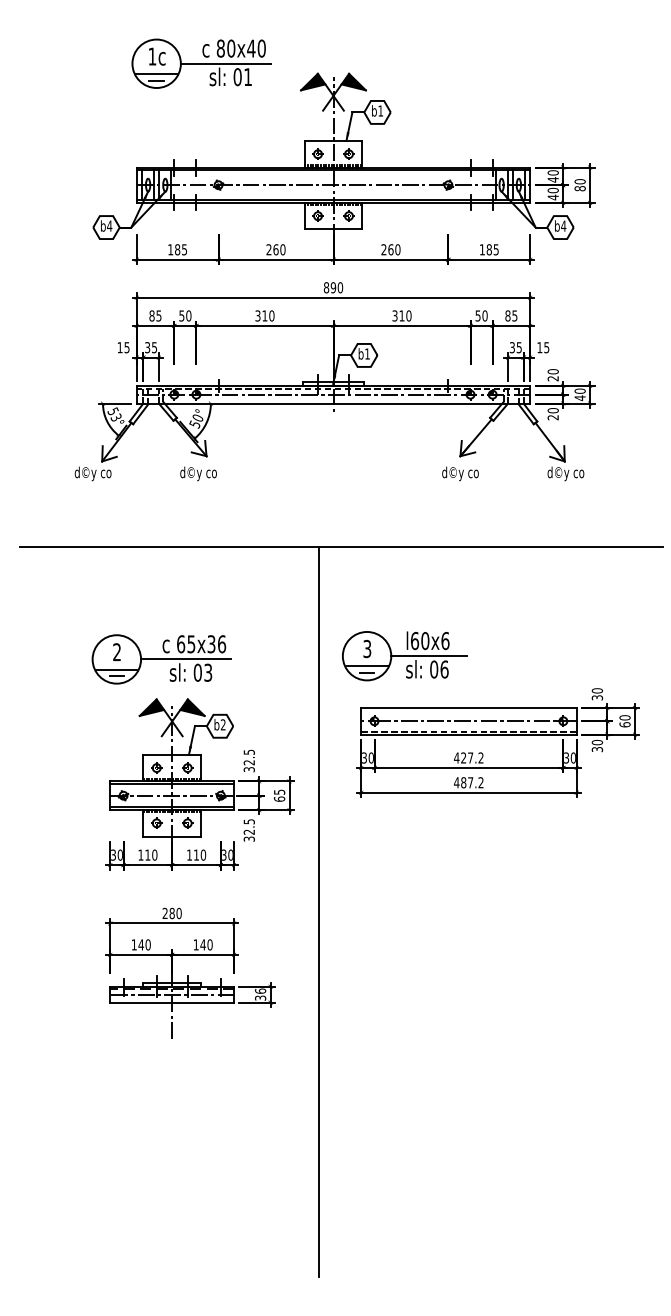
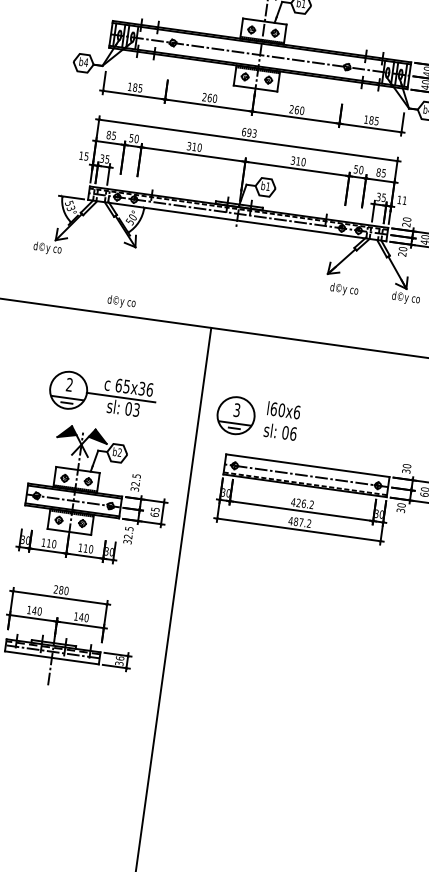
text: (333, 287) -> (249, 132), 890 -> 693
text: (546, 347) -> (404, 200), 15 -> 11
text: (198, 473) -> (121, 301), moved
text: (460, 473) -> (344, 289), moved
line: (429, 656) -> (283, 422), removed
part: (161, 659) -> (102, 395), moved
text: (470, 757) -> (303, 503), 427.2 -> 426.2

